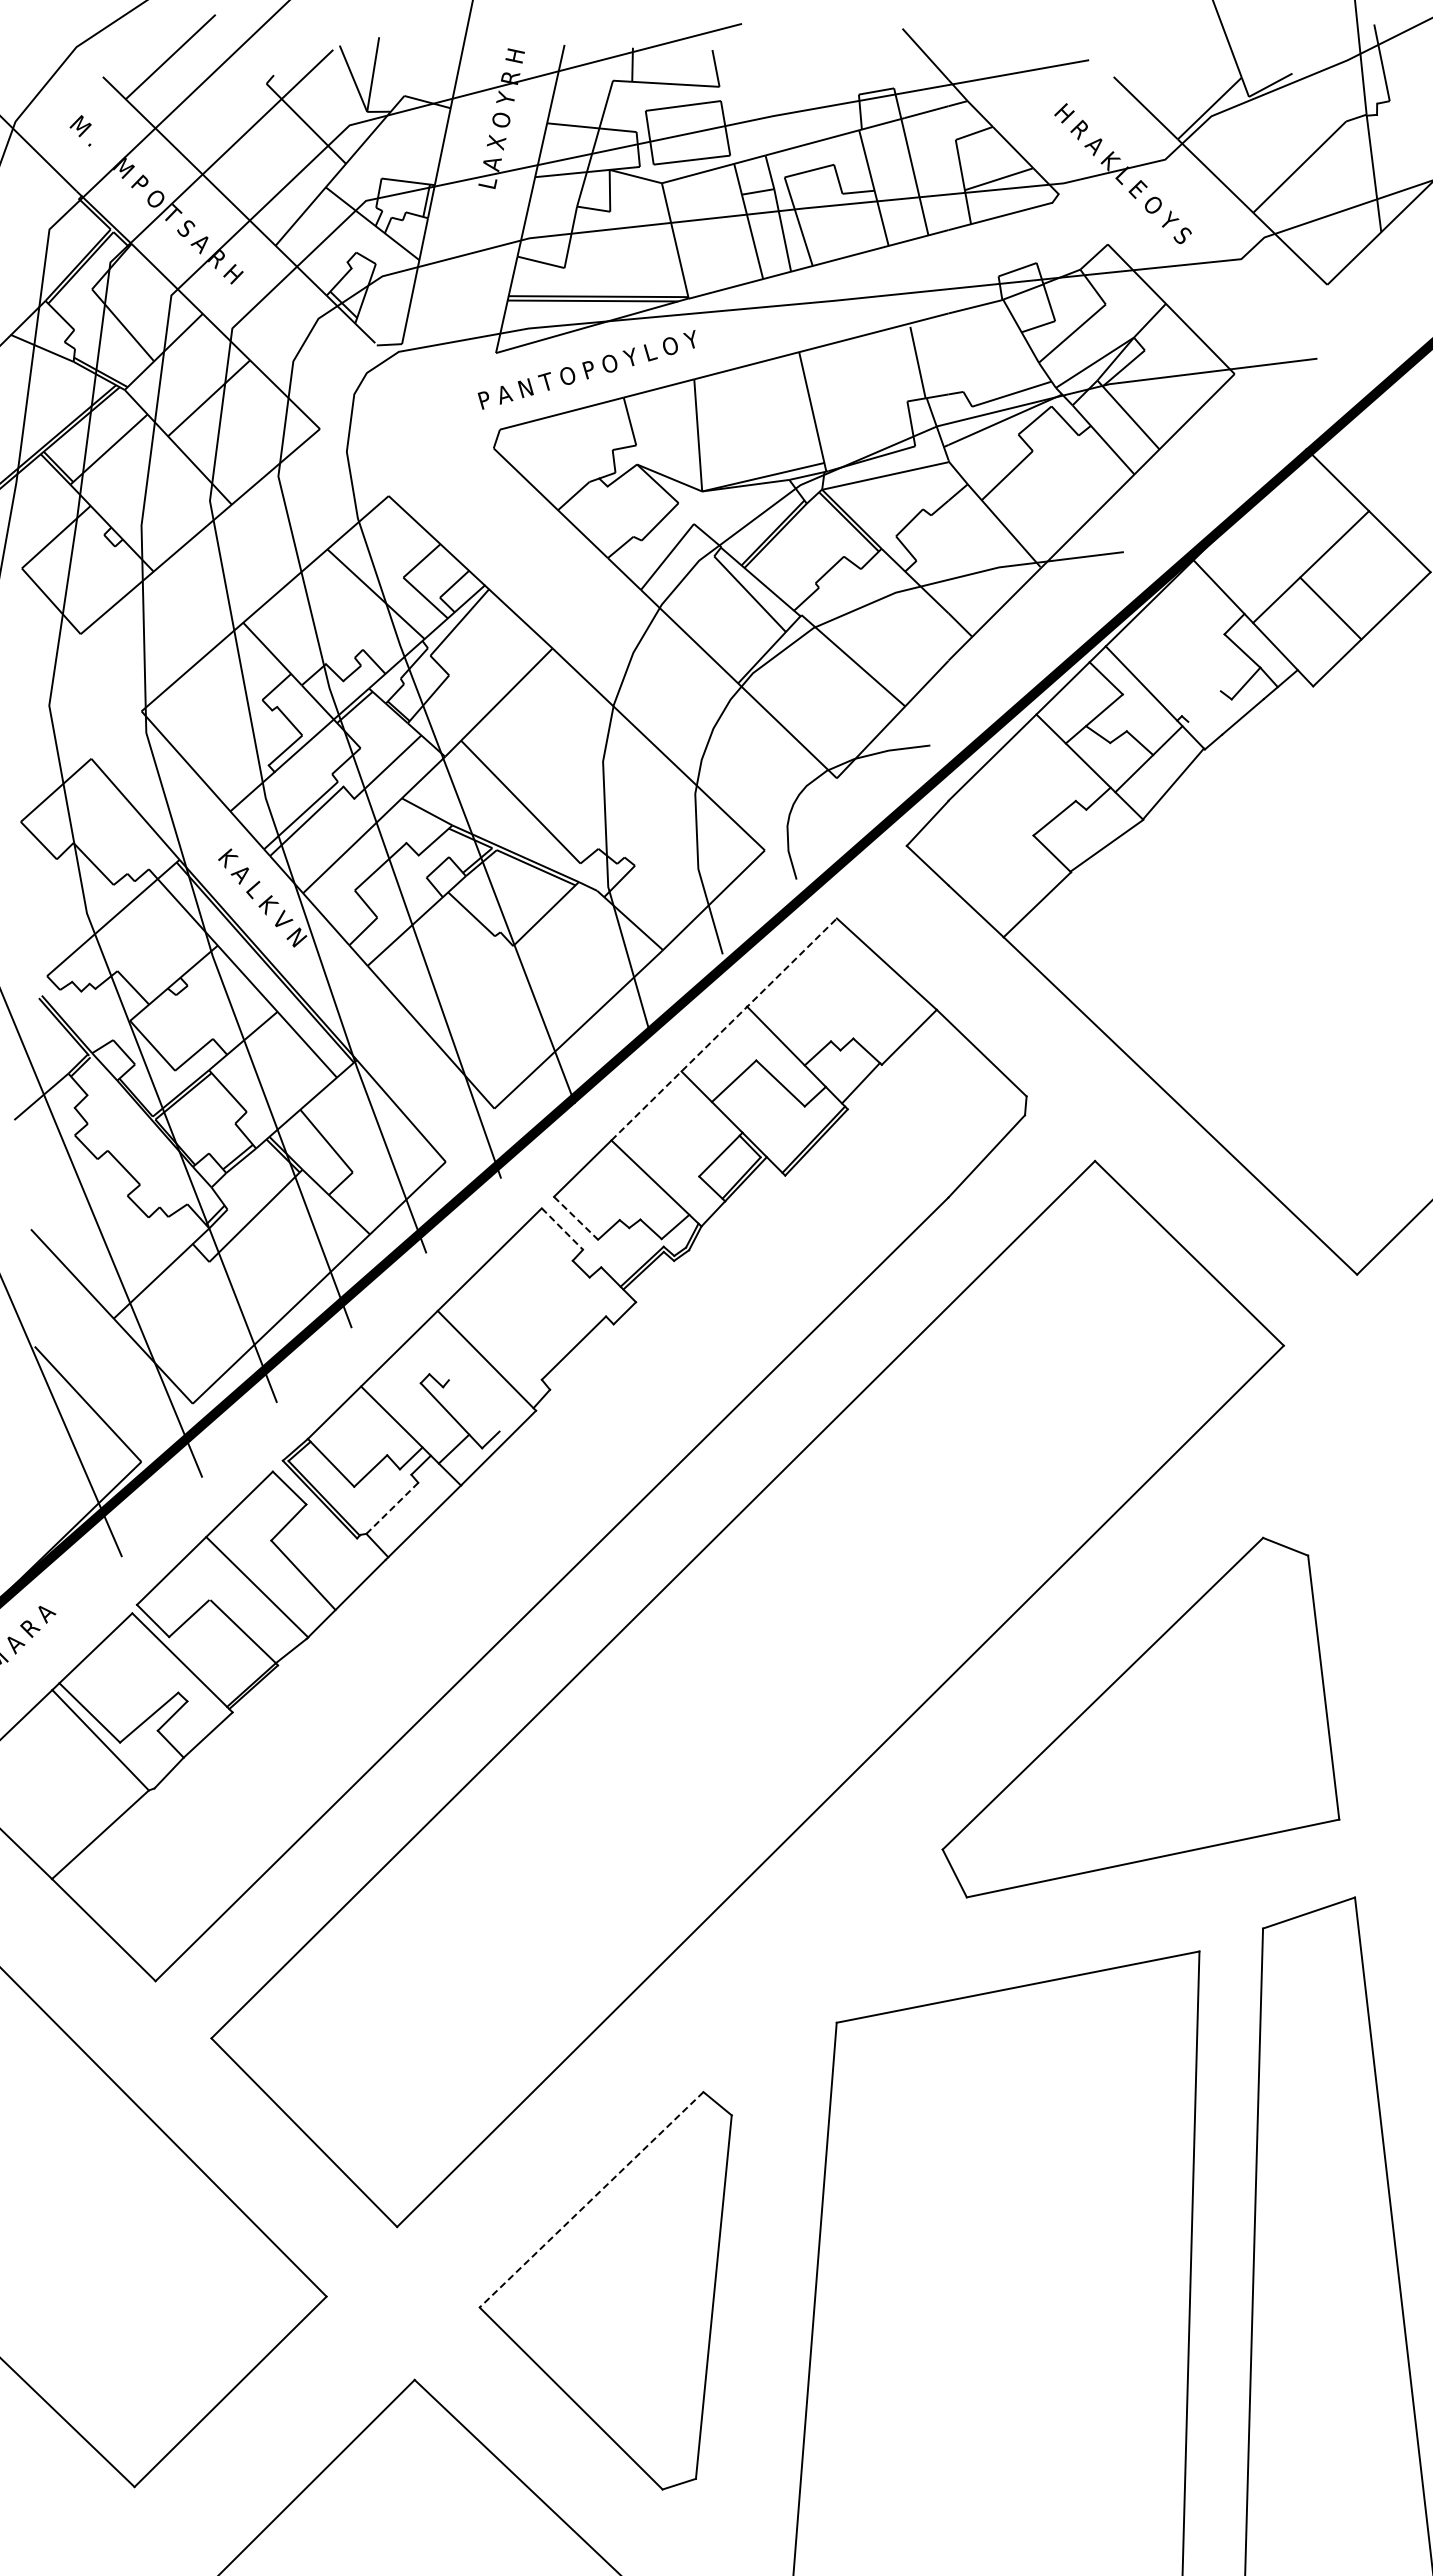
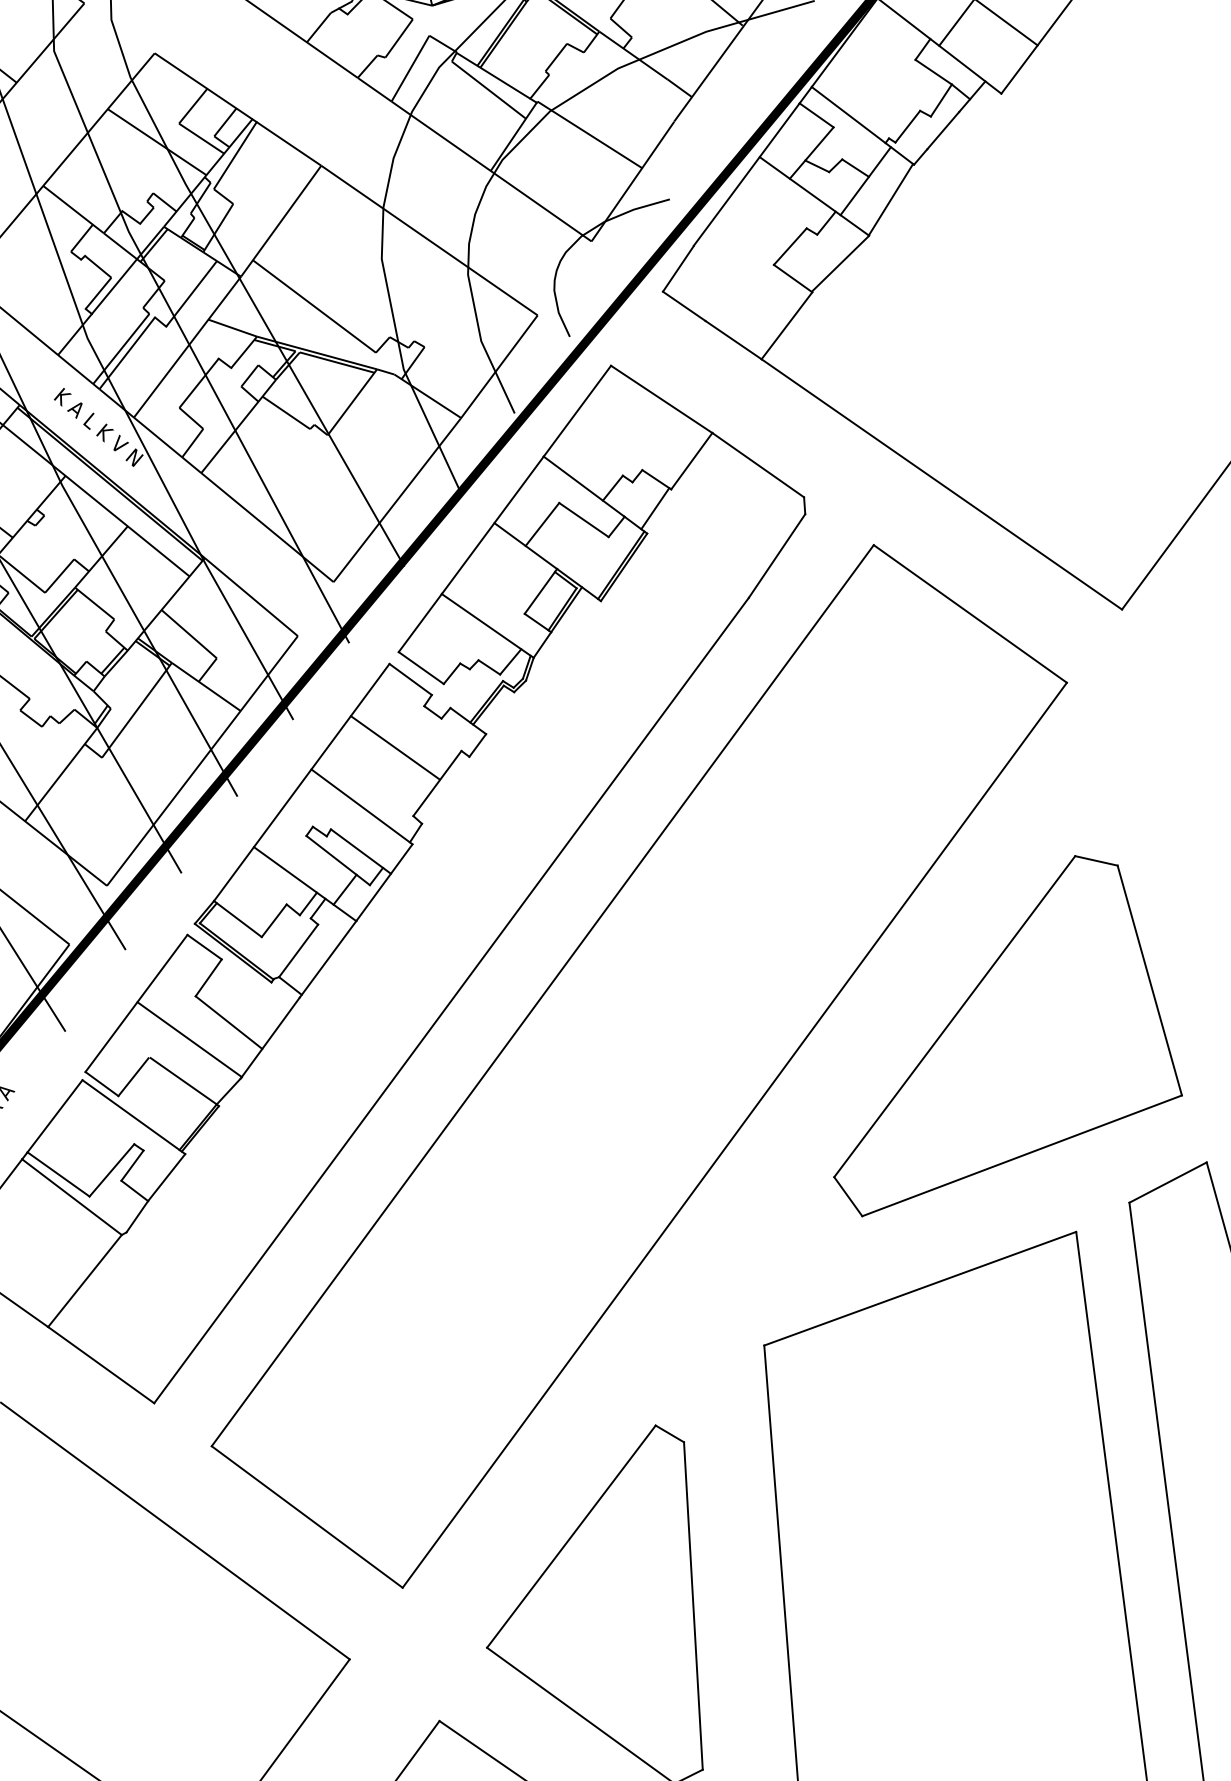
line: (1204, 706) -> (907, 126), added
line: (724, 1029) -> (526, 479), dashed -> solid
line: (576, 1218) -> (421, 668), dashed -> solid
line: (562, 1229) -> (410, 679), dashed -> solid
line: (533, 1301) -> (395, 747), added
line: (477, 1409) -> (360, 851), added
line: (392, 1508) -> (298, 951), dashed -> solid
line: (591, 2200) -> (571, 1537), dashed -> solid

